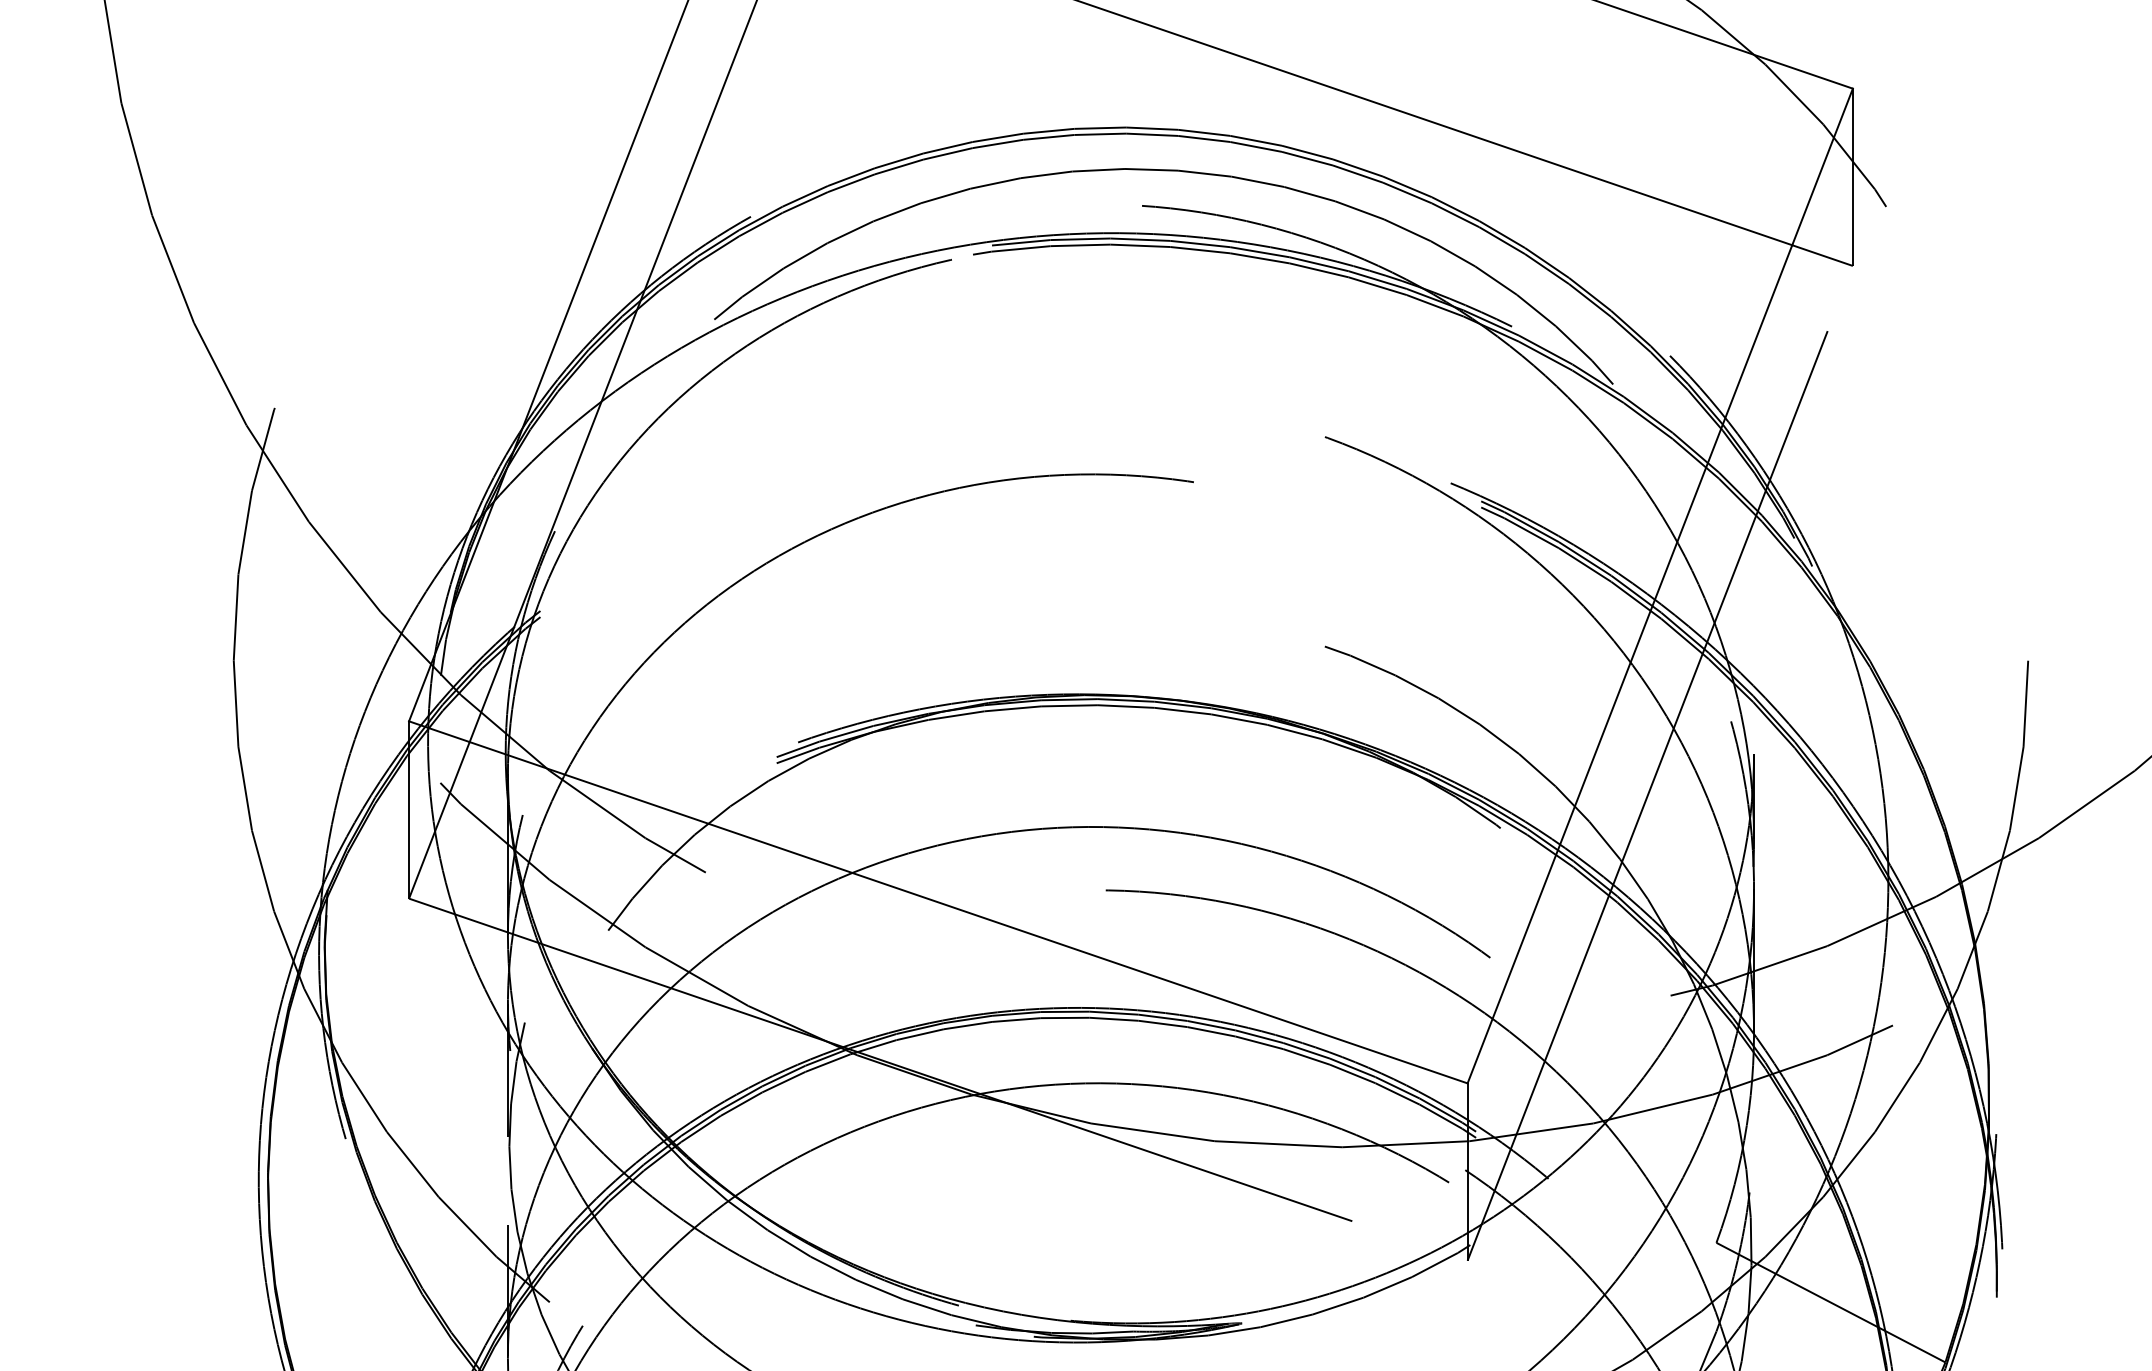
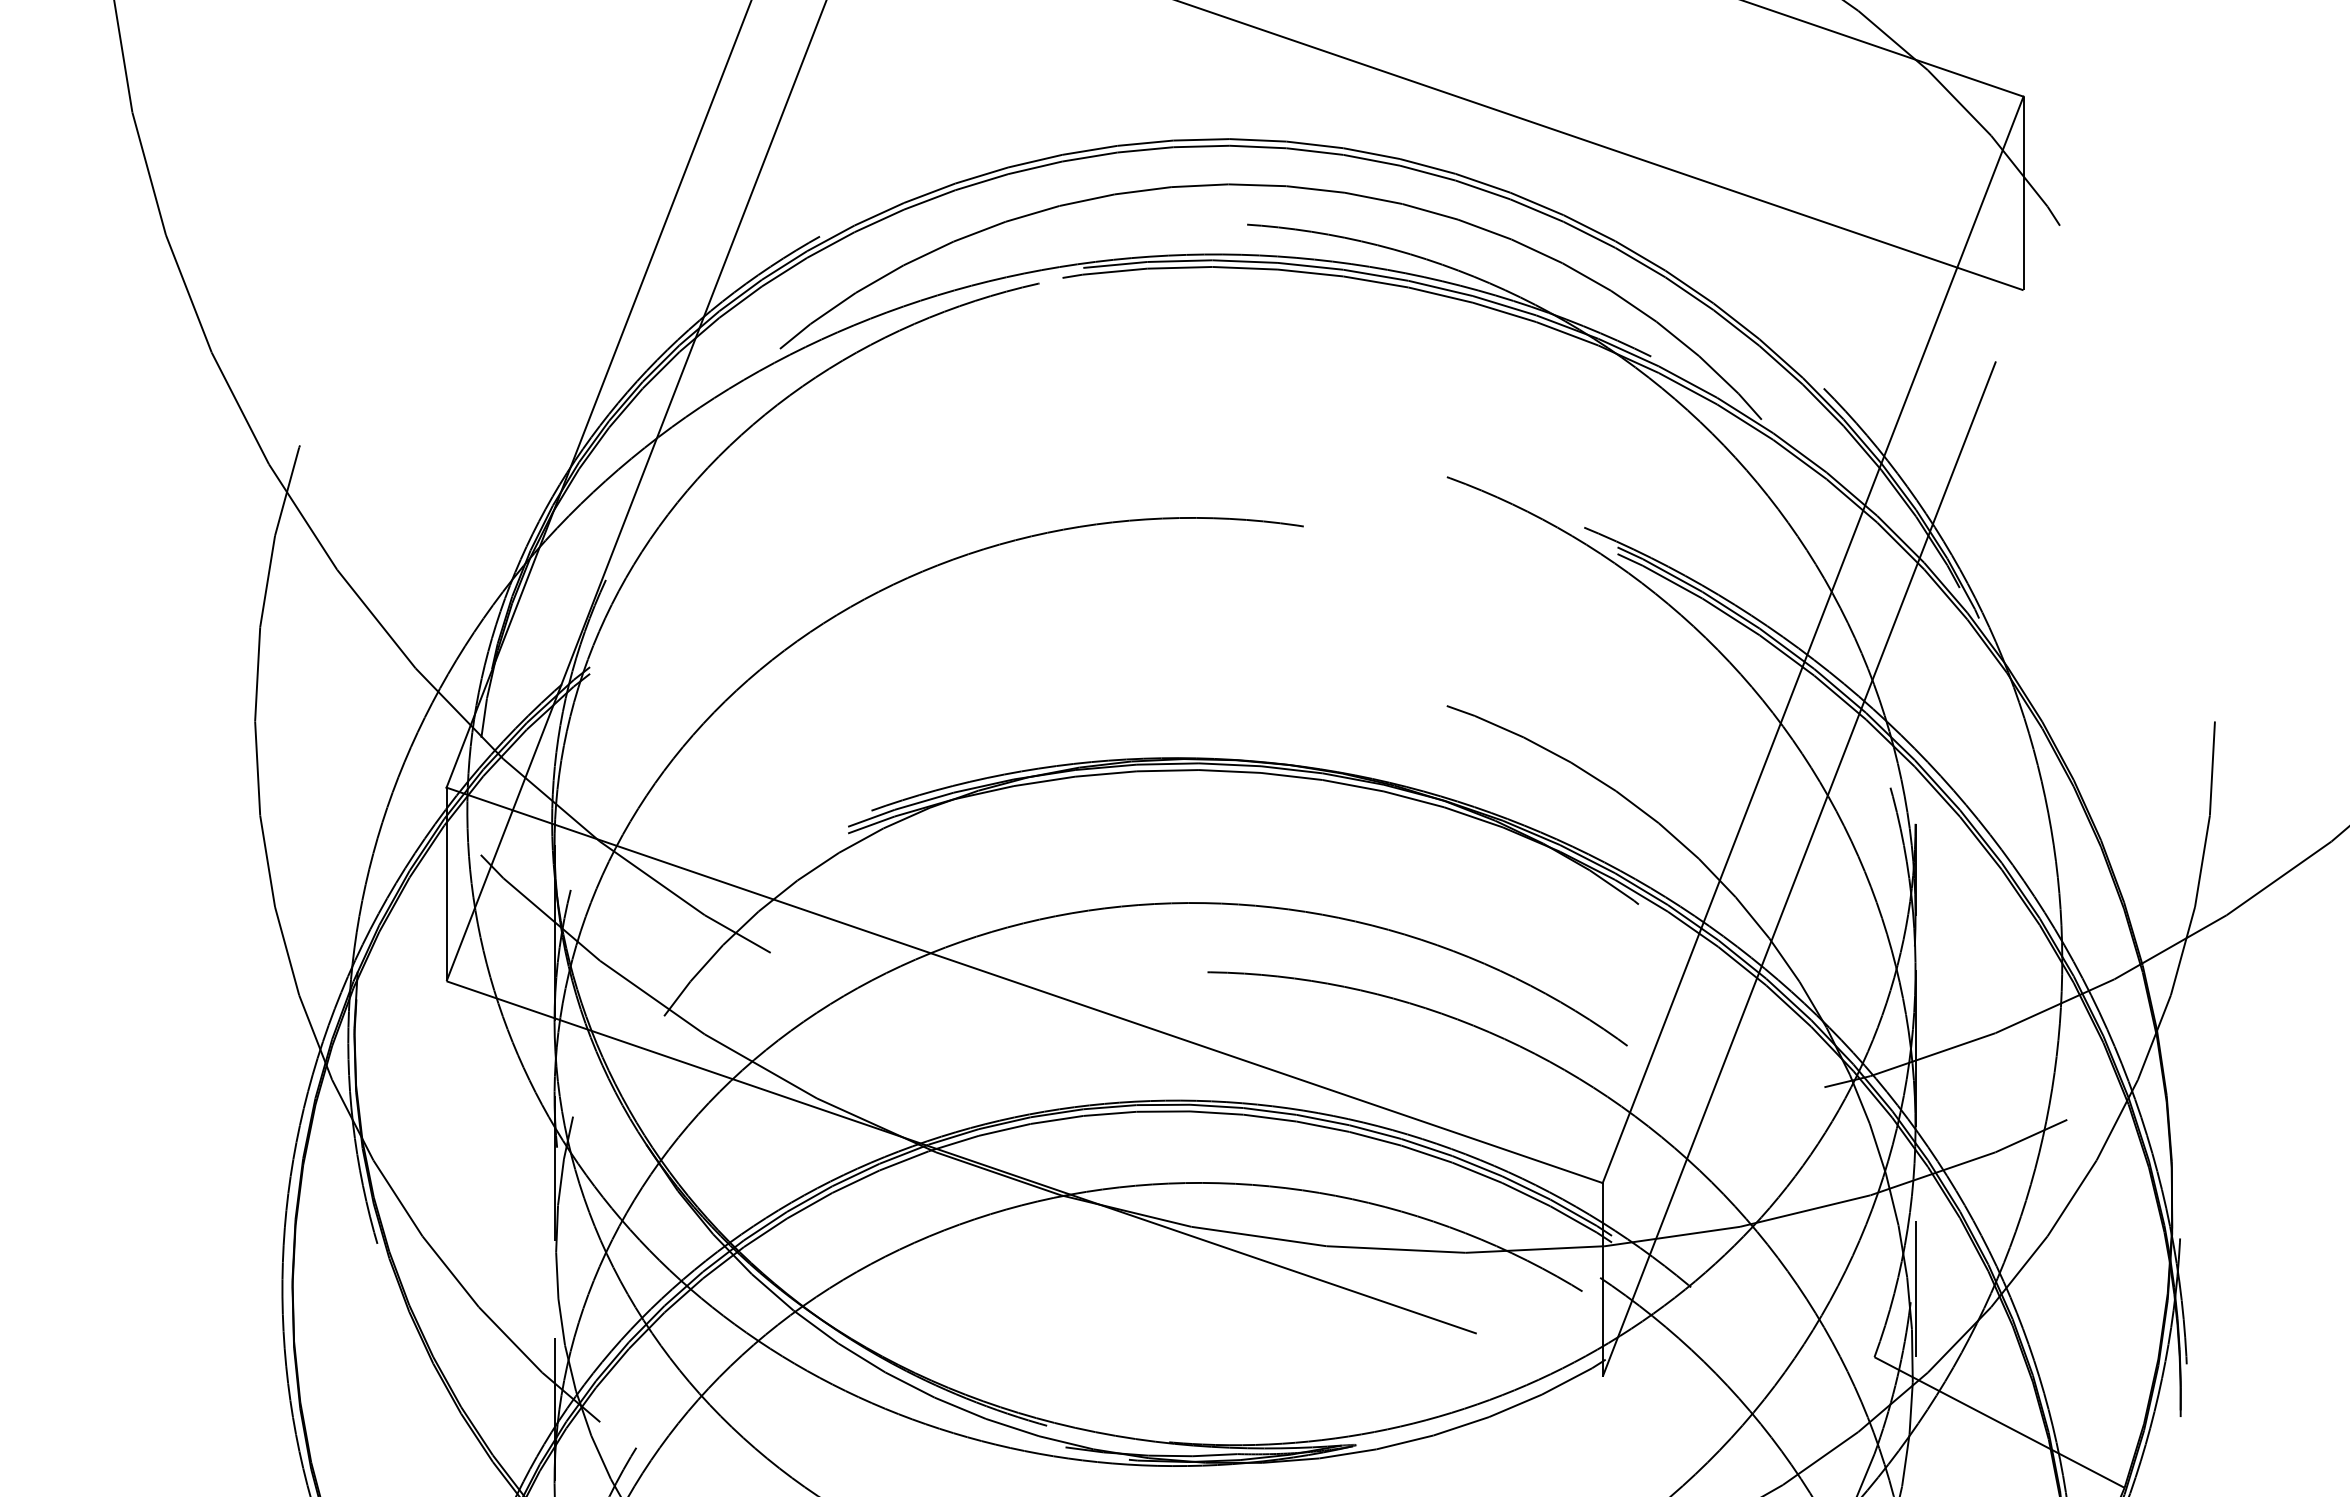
line: (1754, 1179) -> (1915, 1288), added

